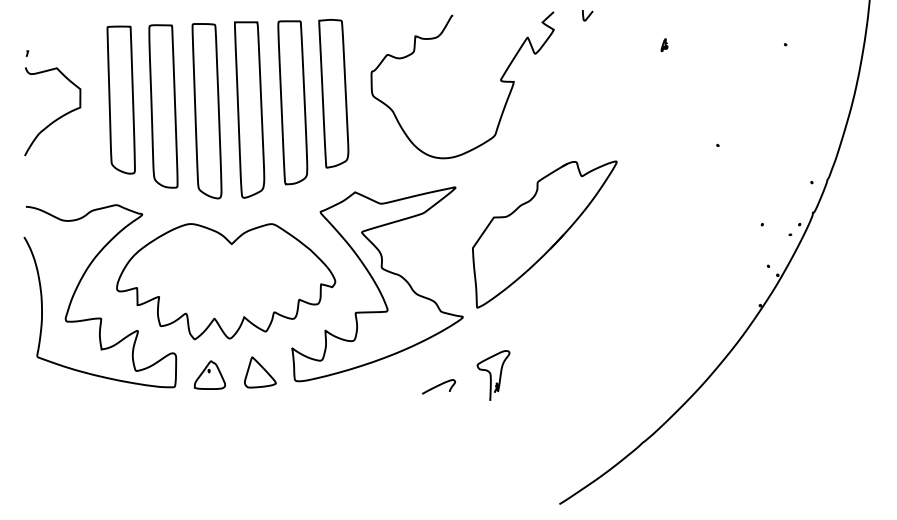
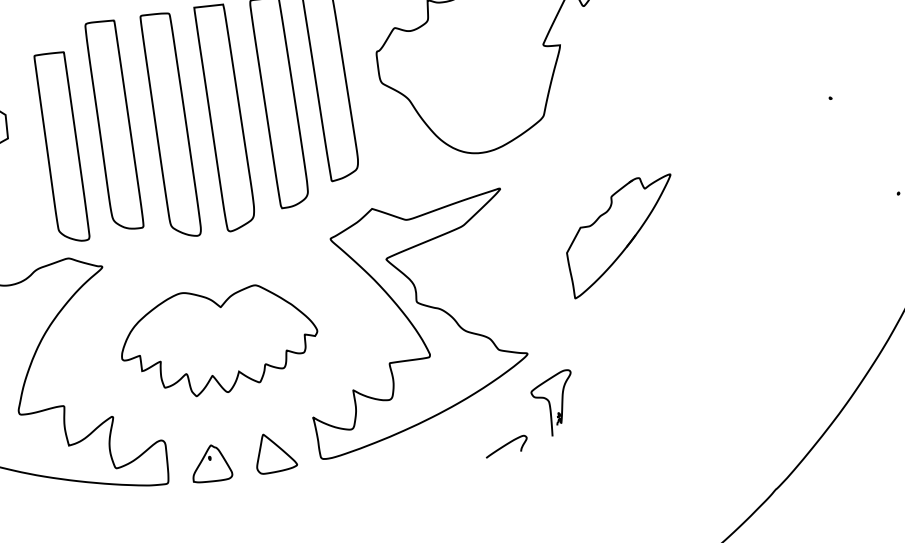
part: (120, 99) -> (61, 146), moved
part: (544, 234) -> (620, 236), size x0.6
part: (226, 281) -> (219, 341), size x0.7
part: (493, 375) -> (553, 403), moved

